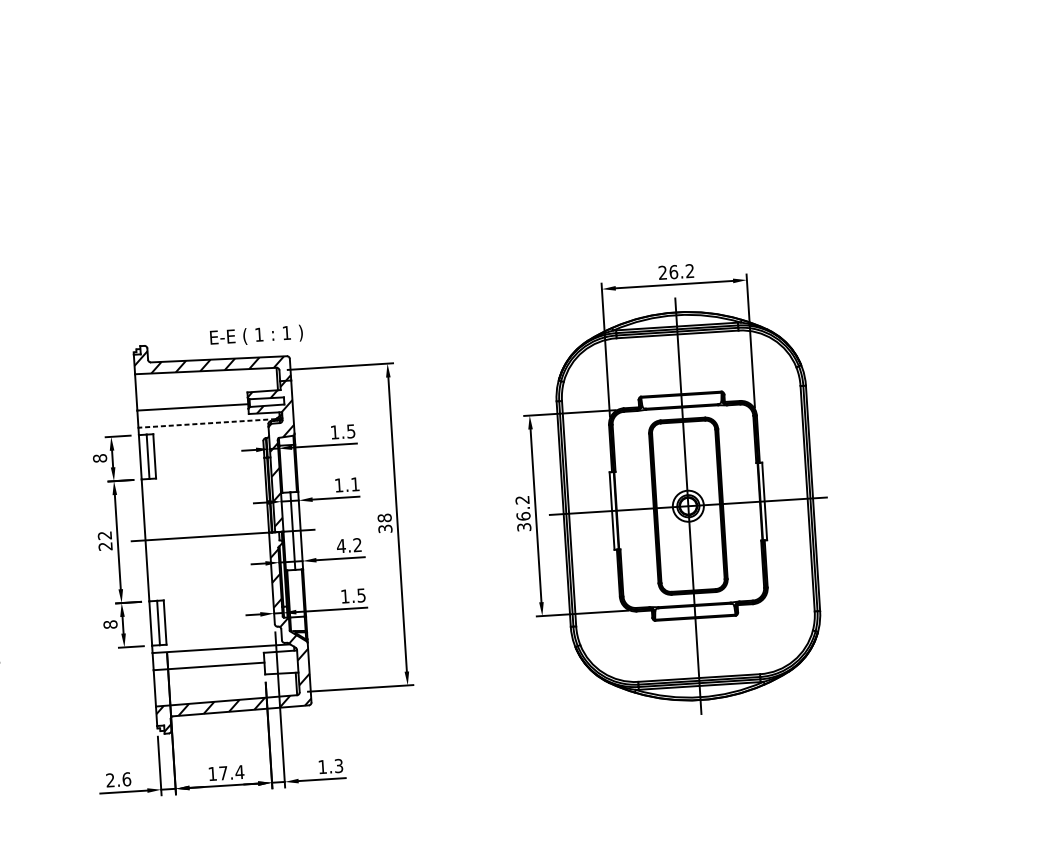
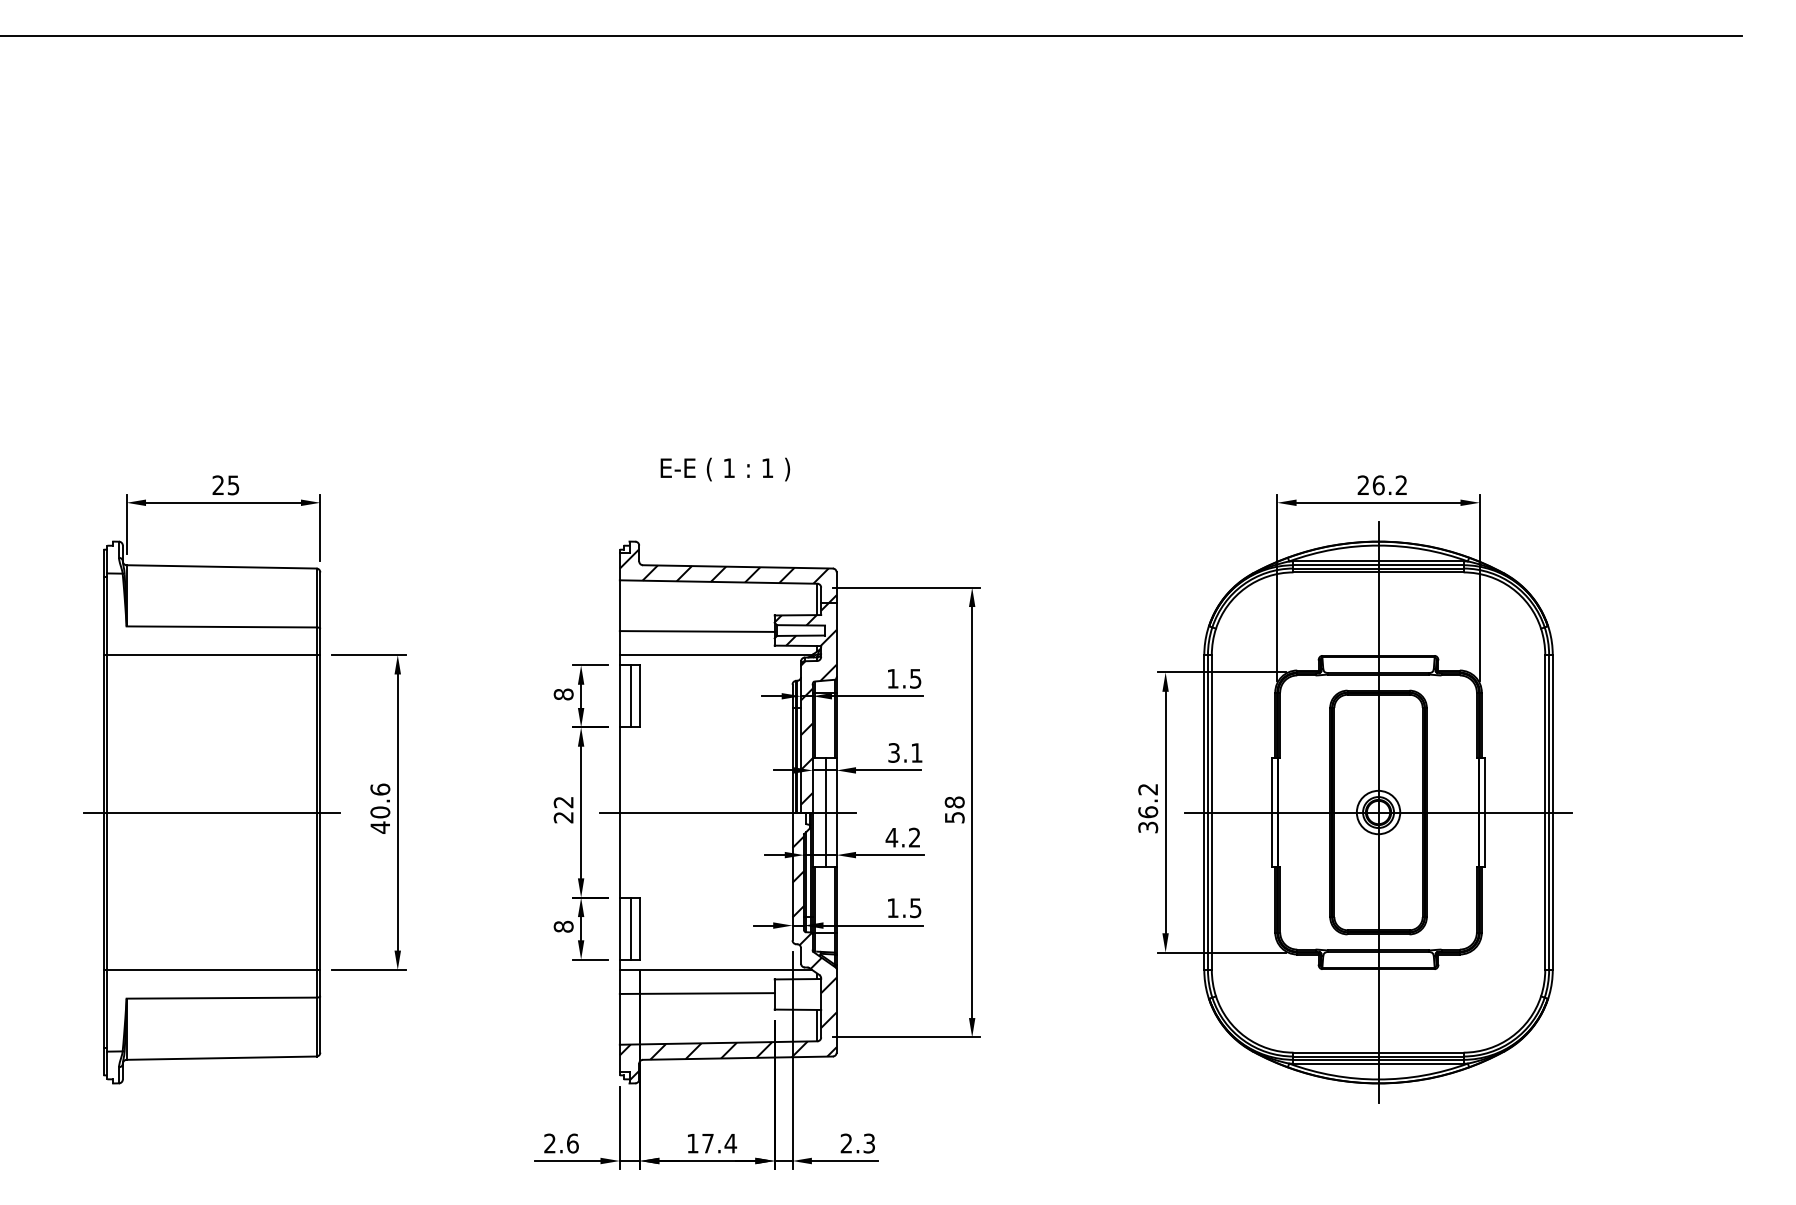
text: (256, 335) -> (725, 469), moved
line: (206, 423) -> (715, 655), dashed -> solid
text: (338, 485) -> (893, 752), 1.1 -> 3.1
text: (385, 528) -> (954, 817), 38 -> 58
text: (321, 767) -> (845, 1143), 1.3 -> 2.3

